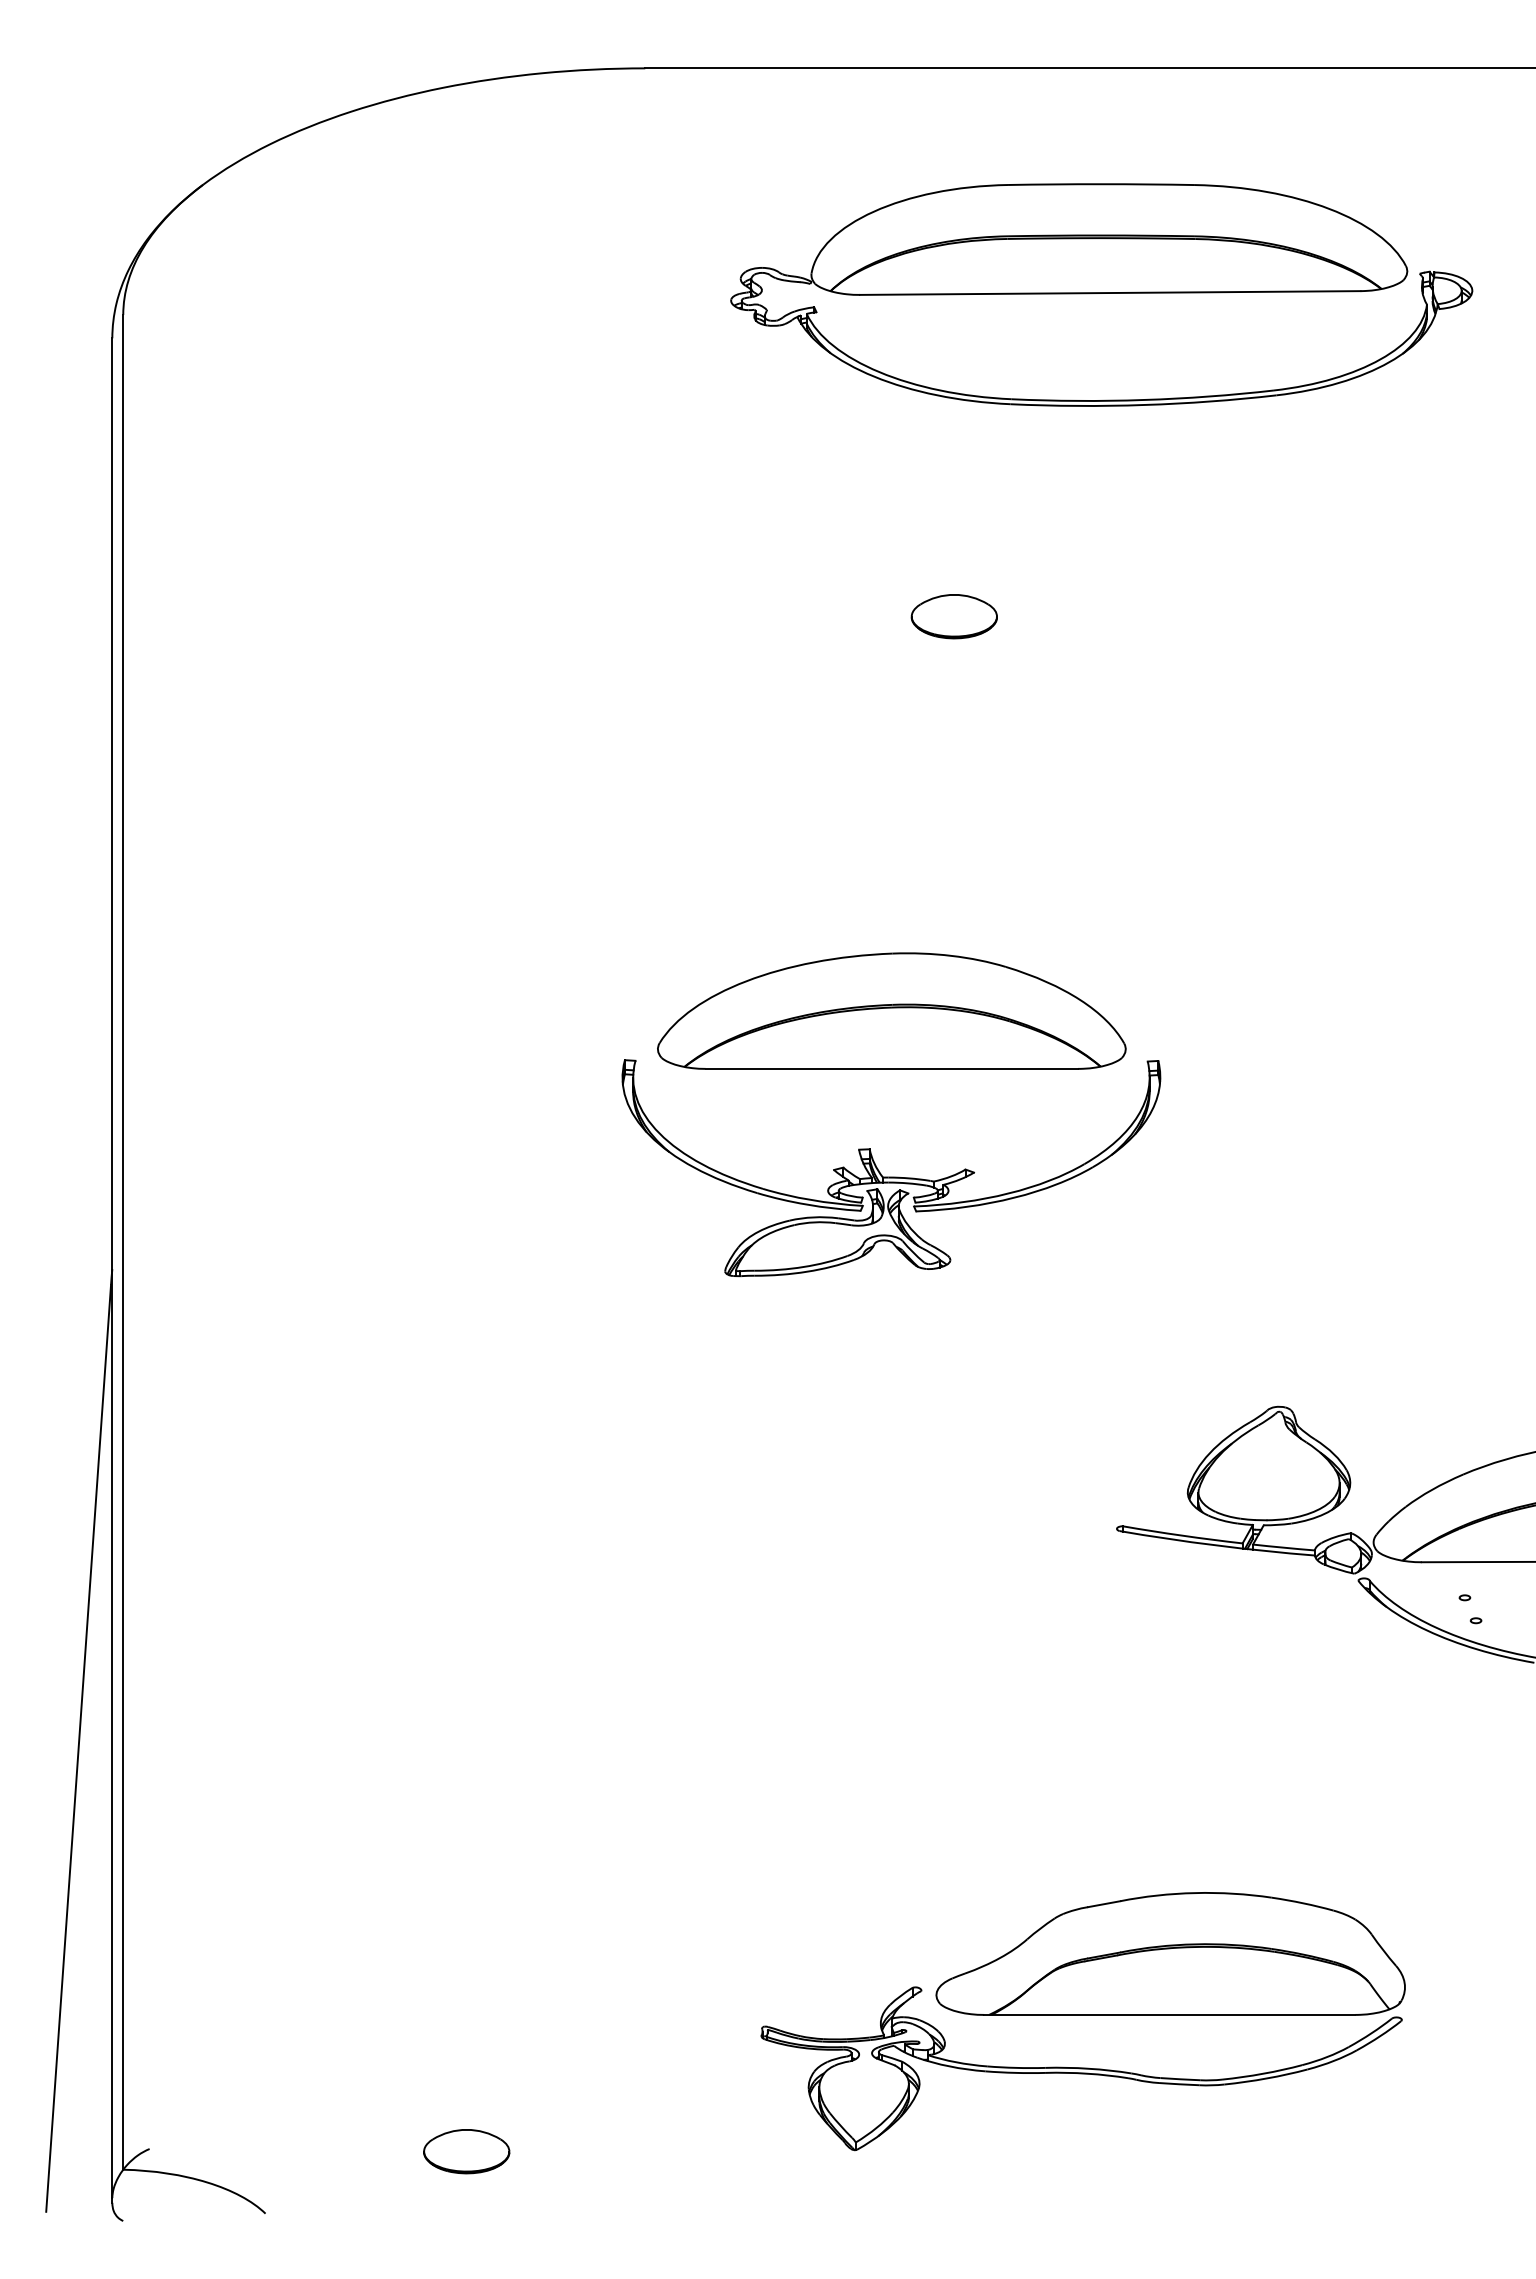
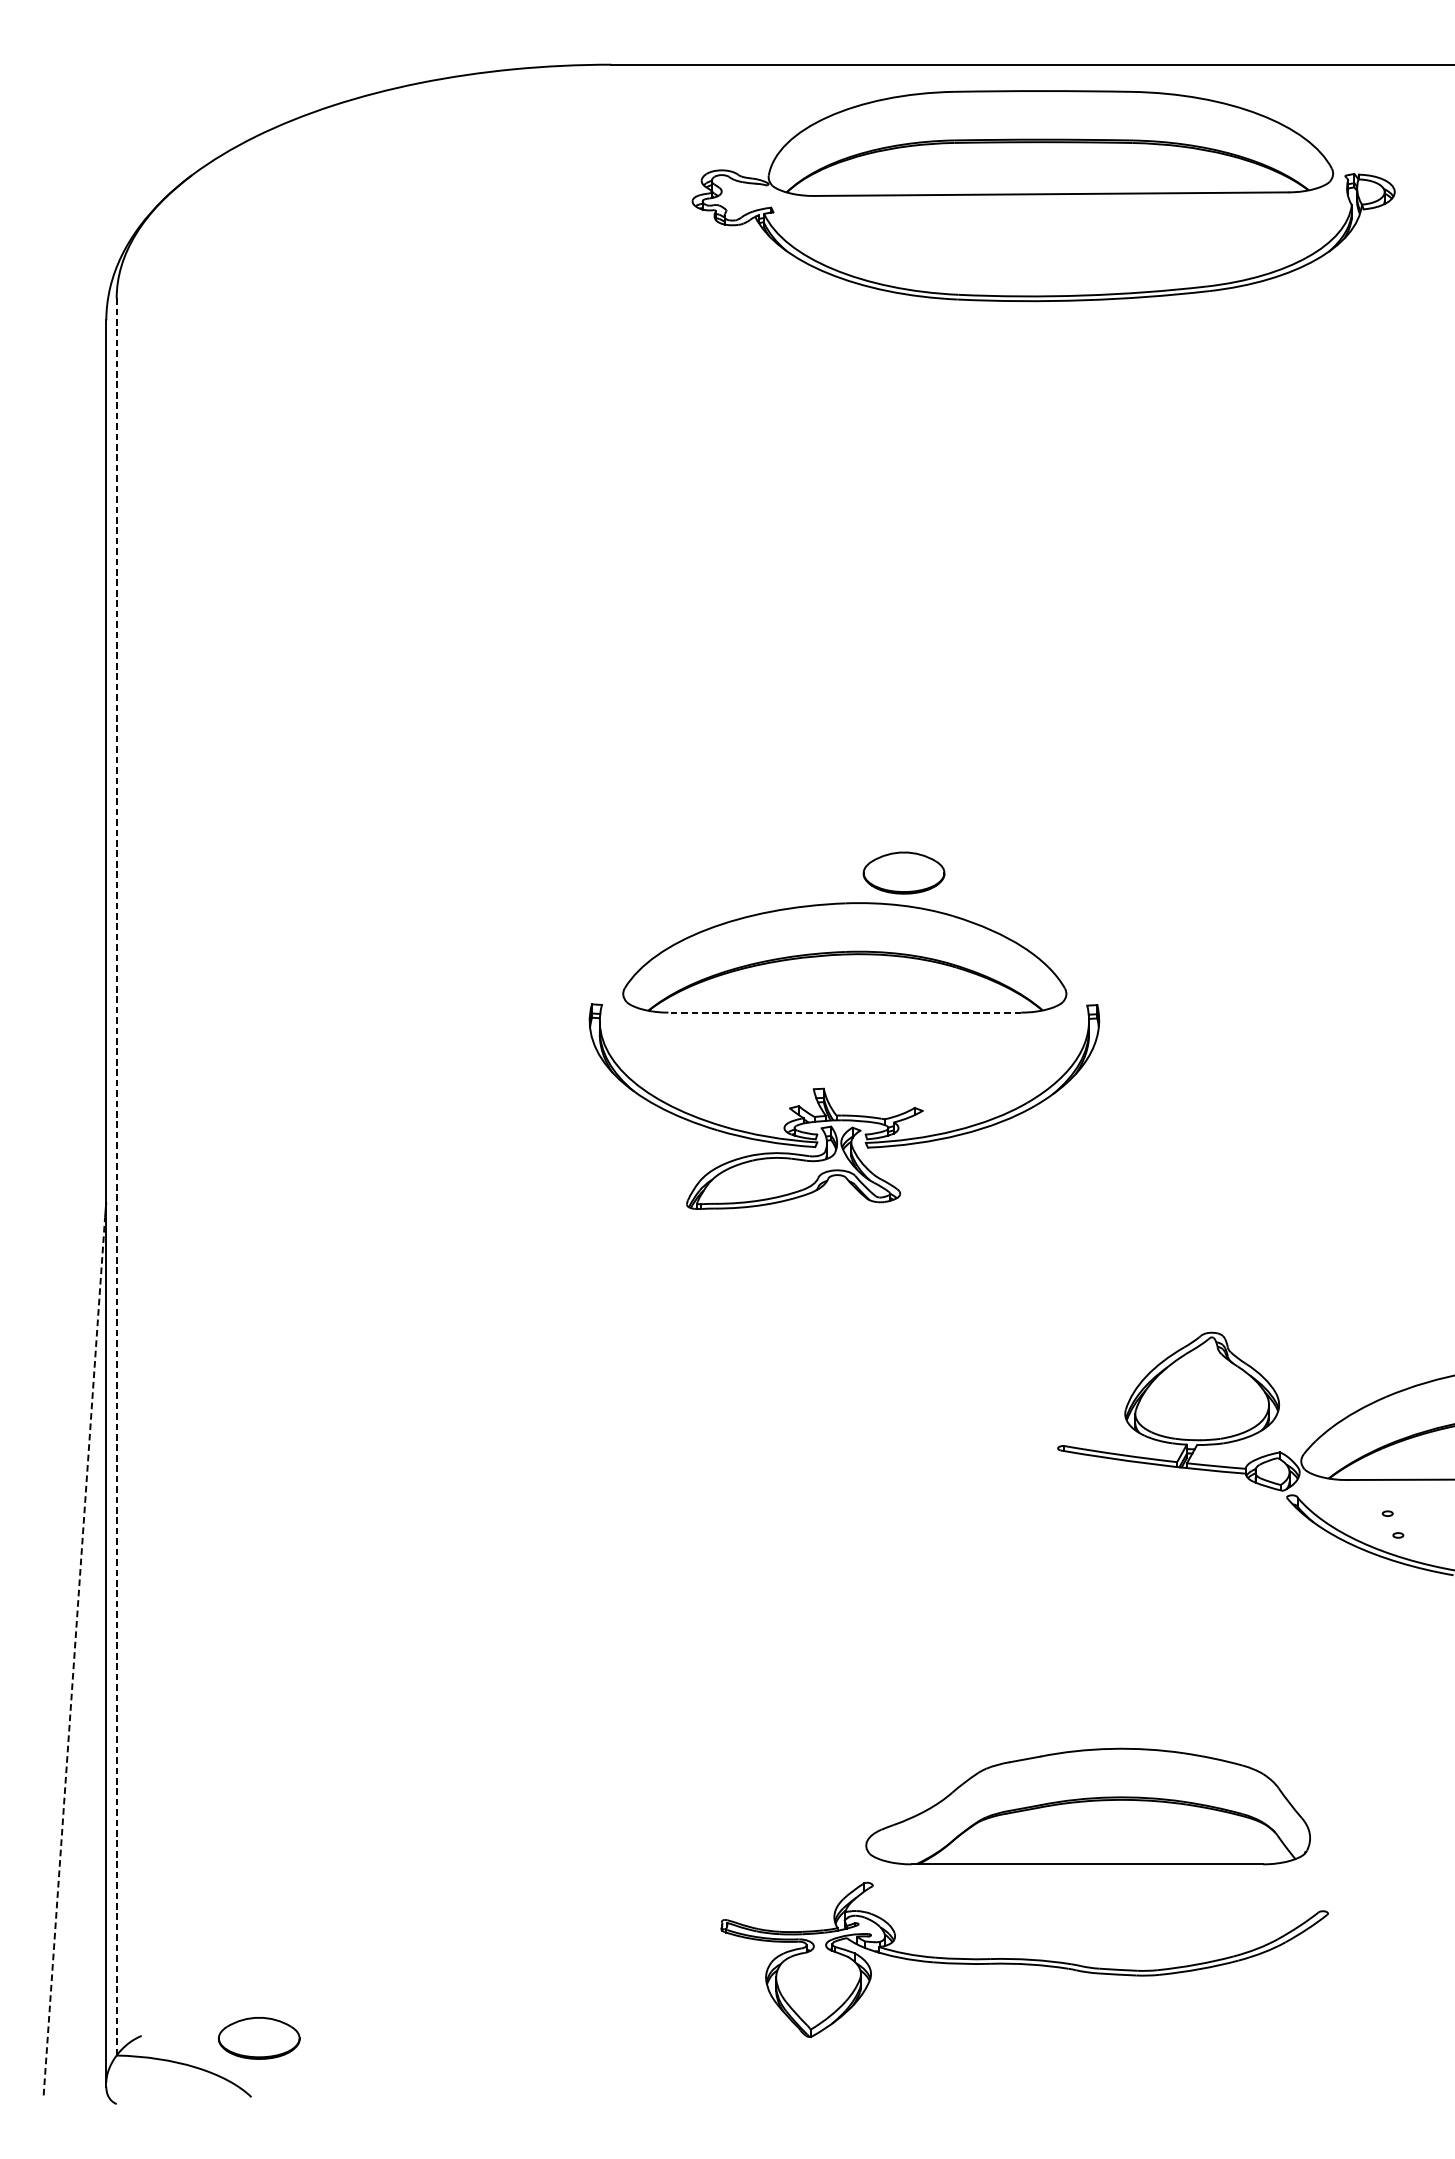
part: (1101, 294) -> (1043, 195), moved
part: (953, 616) -> (903, 872), moved
line: (891, 1068) -> (844, 1012), solid -> dashed
line: (123, 1241) -> (116, 1176), solid -> dashed
line: (78, 1748) -> (74, 1656), solid -> dashed
part: (1170, 1953) -> (1087, 1806), moved
part: (466, 2151) -> (259, 2038), moved

